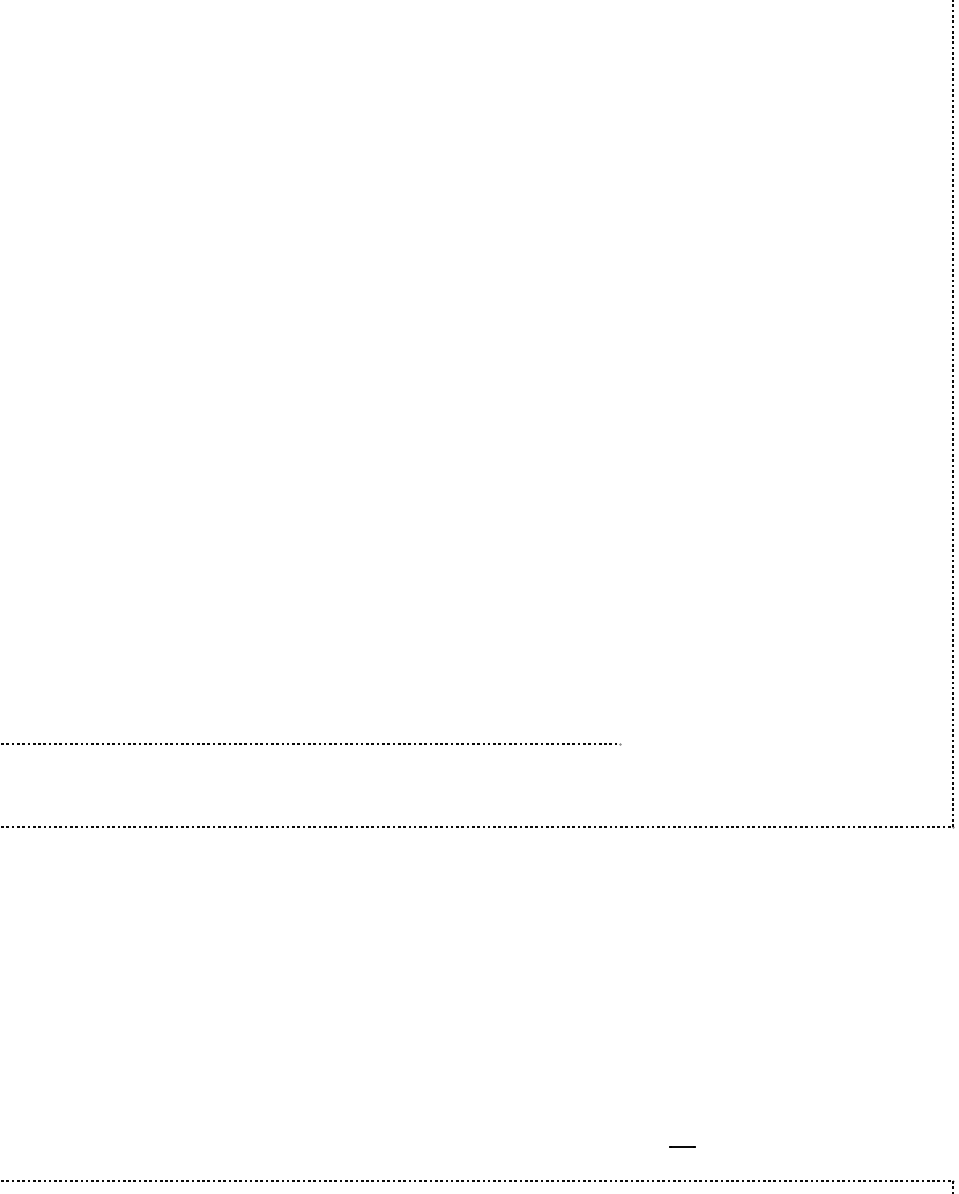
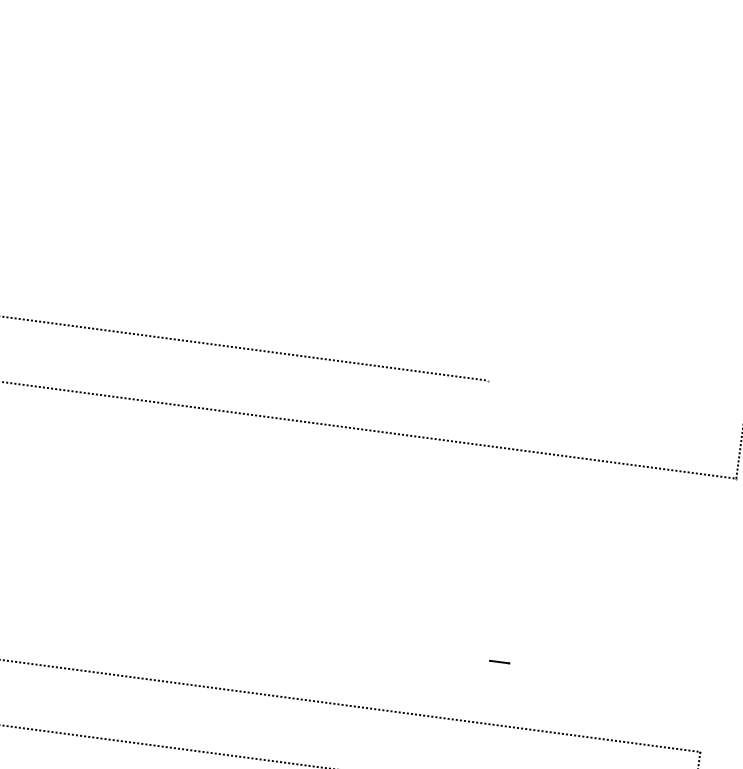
line: (682, 1146) -> (499, 661), moved

